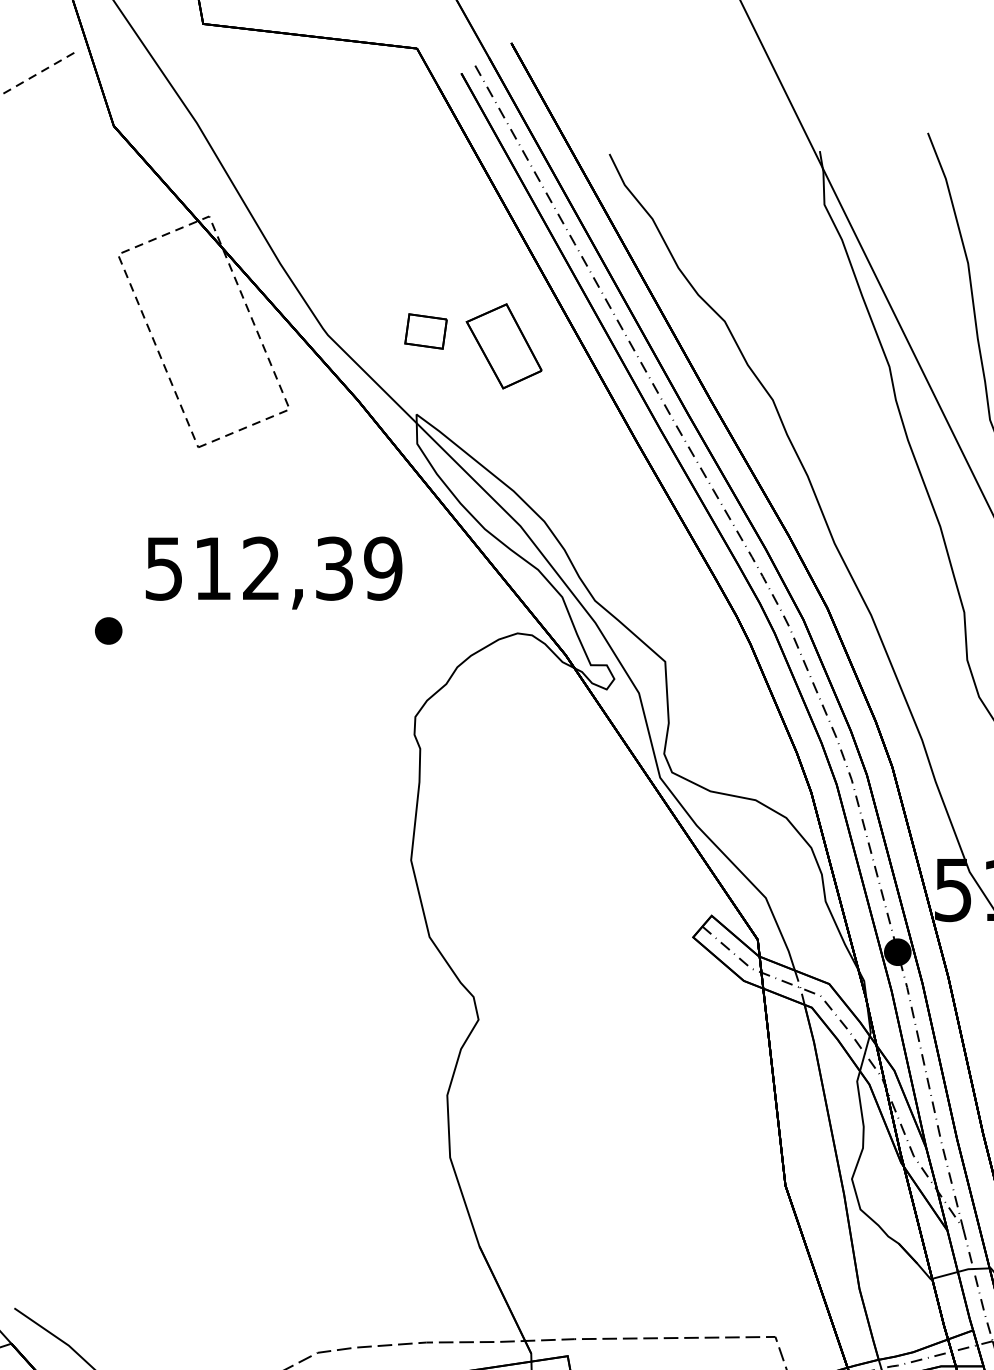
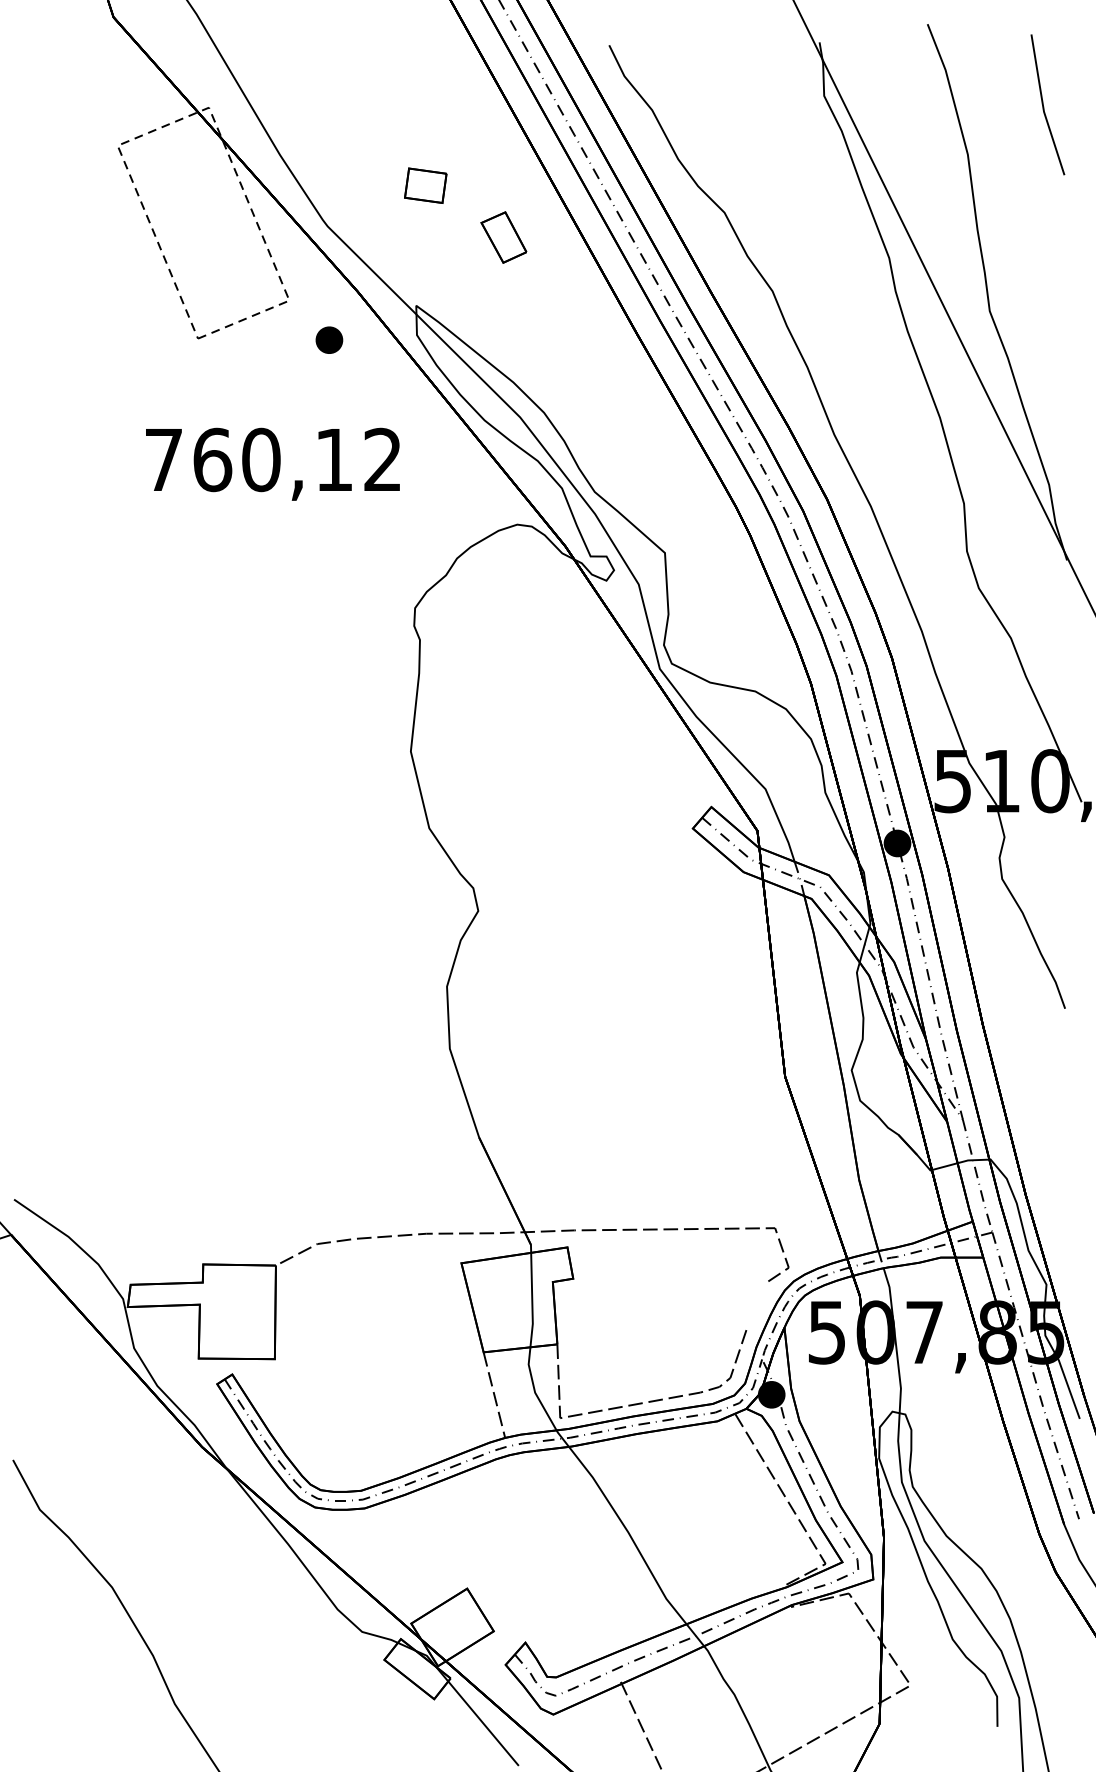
part: (425, 331) -> (425, 185), moved
part: (503, 346) -> (503, 237), size x0.6
text: (273, 568) -> (273, 459), 512,39 -> 760,12
part: (108, 630) -> (329, 339), moved

